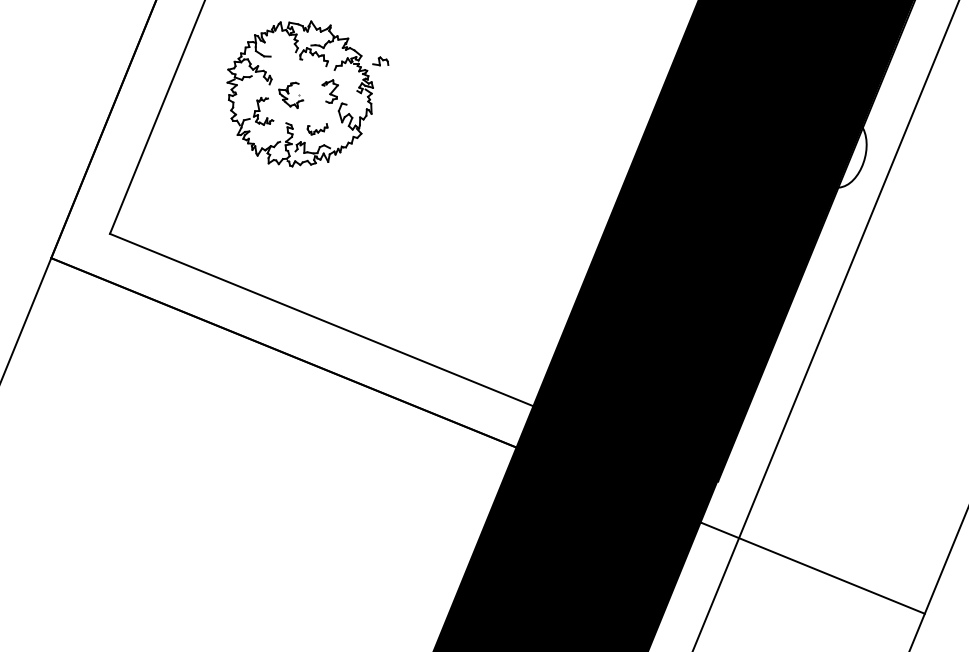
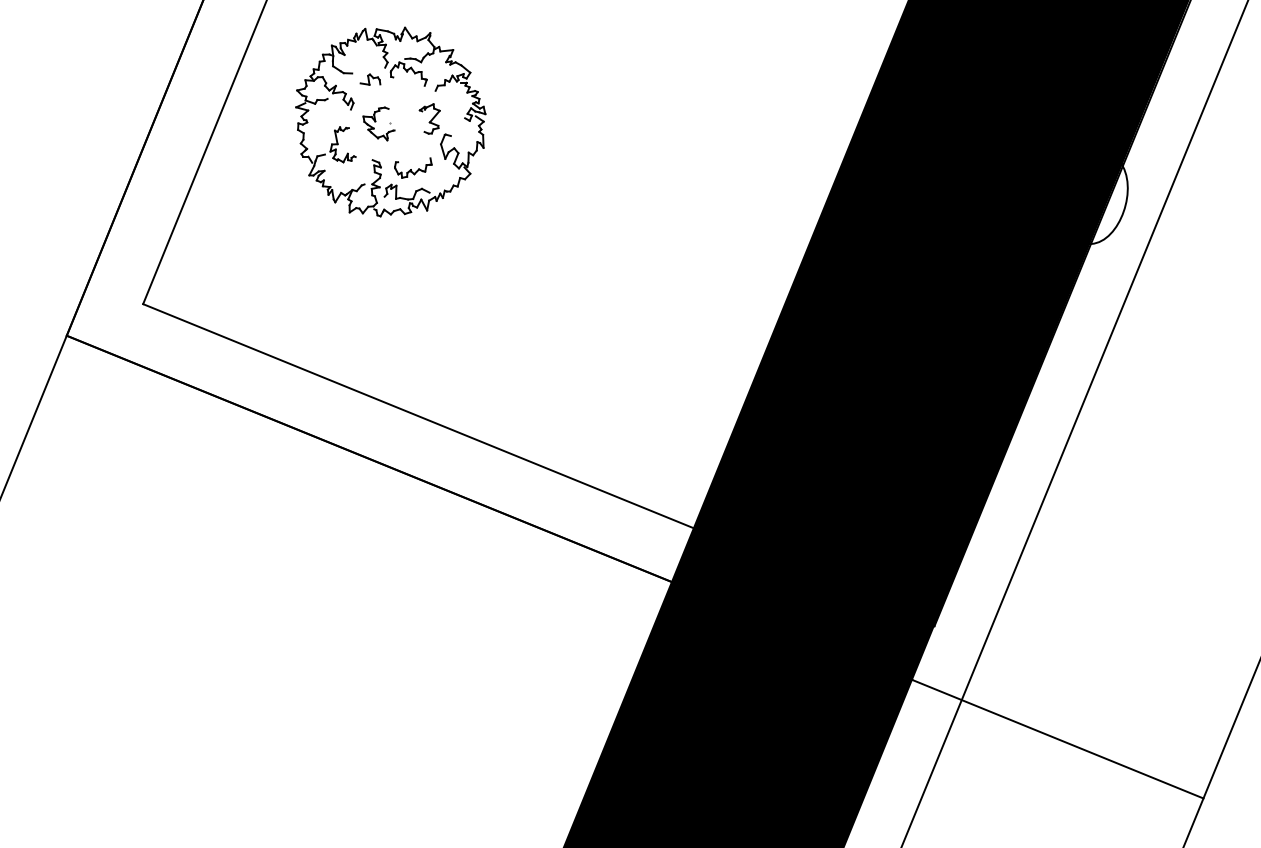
part: (380, 61) -> (370, 79), moved
part: (317, 128) -> (413, 167), size x1.43

